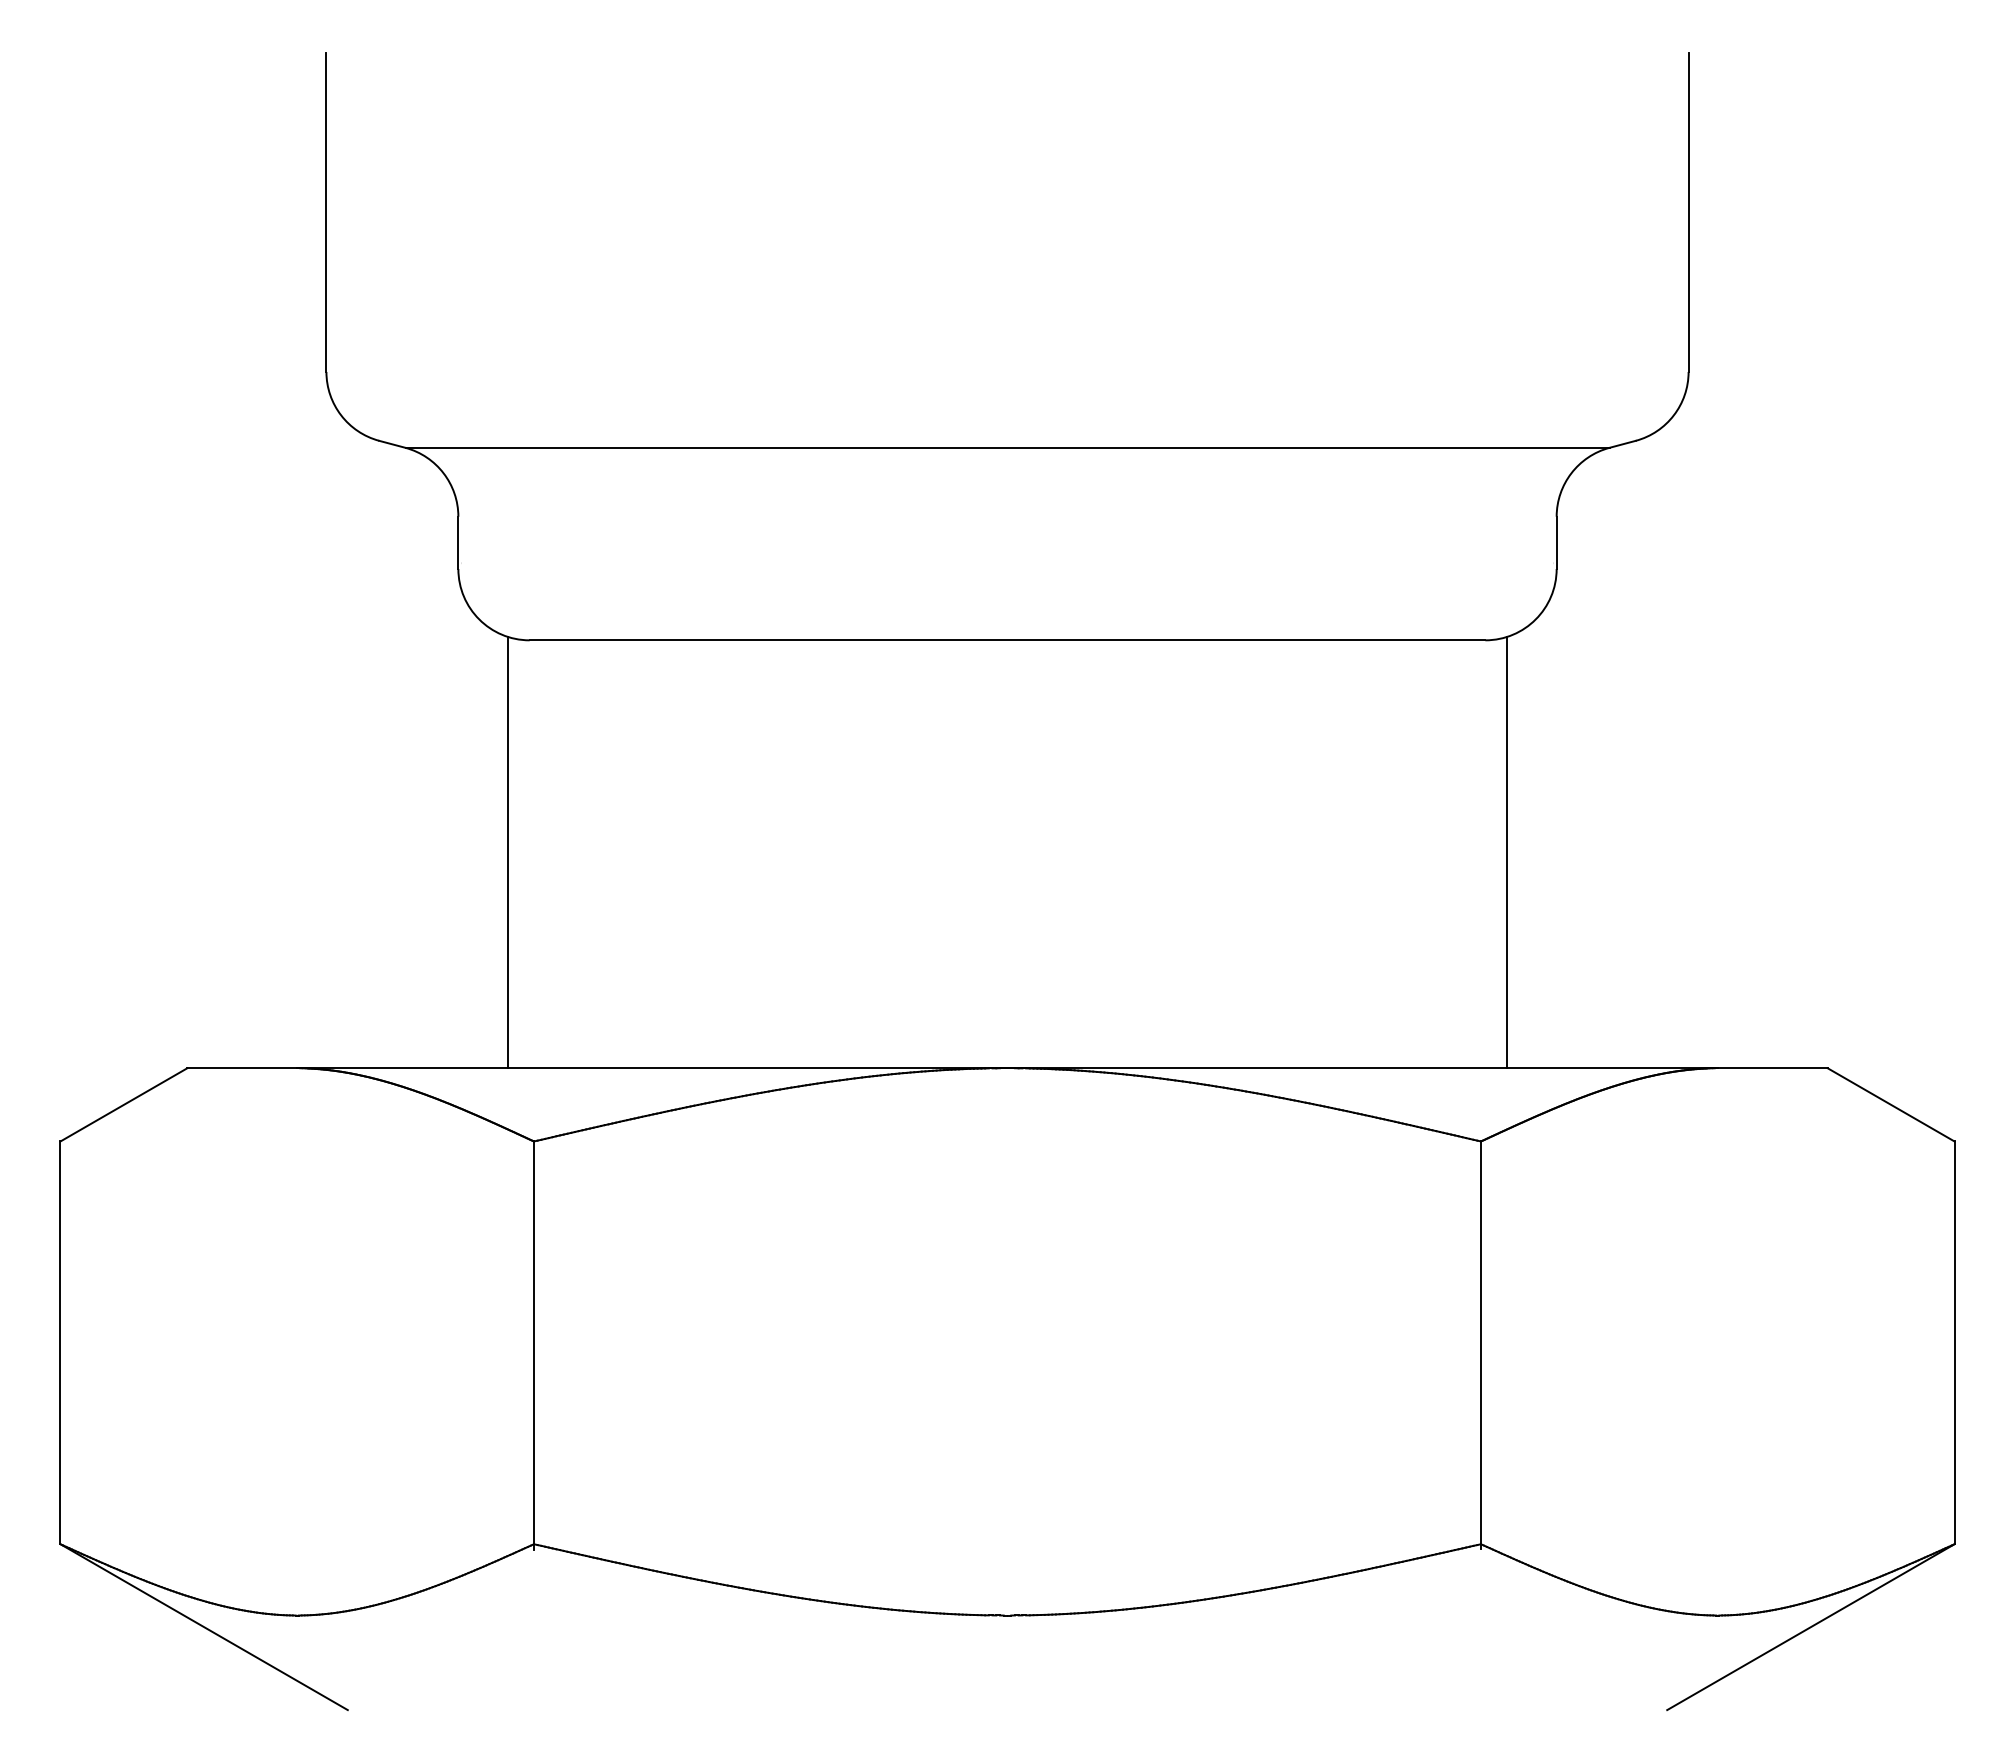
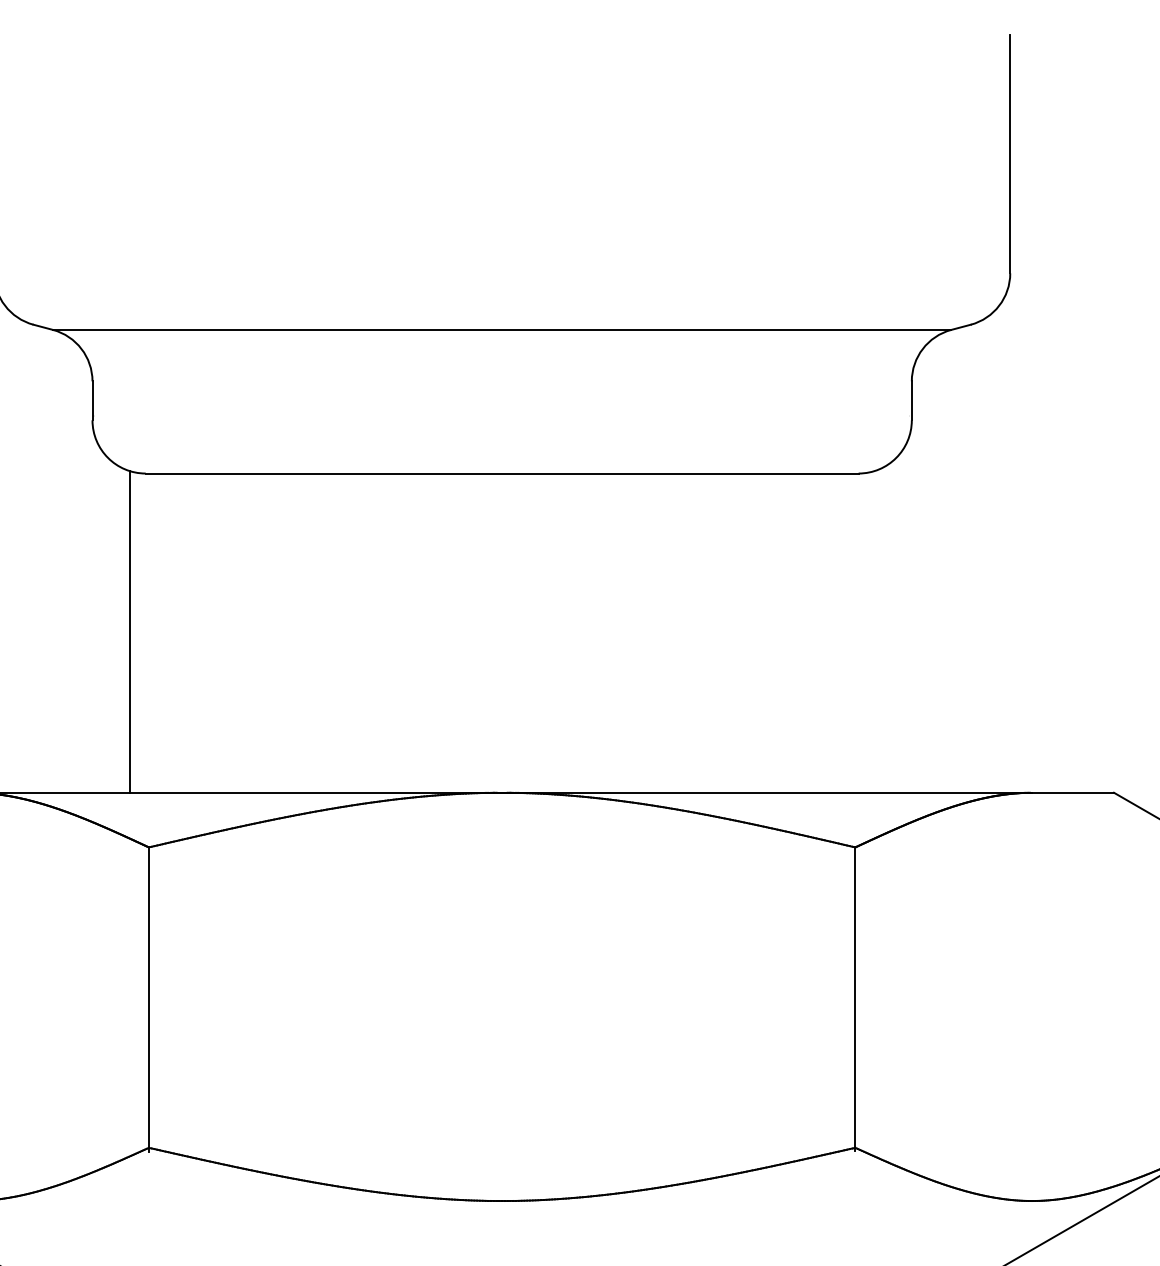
line: (1506, 852) -> (874, 631), removed

